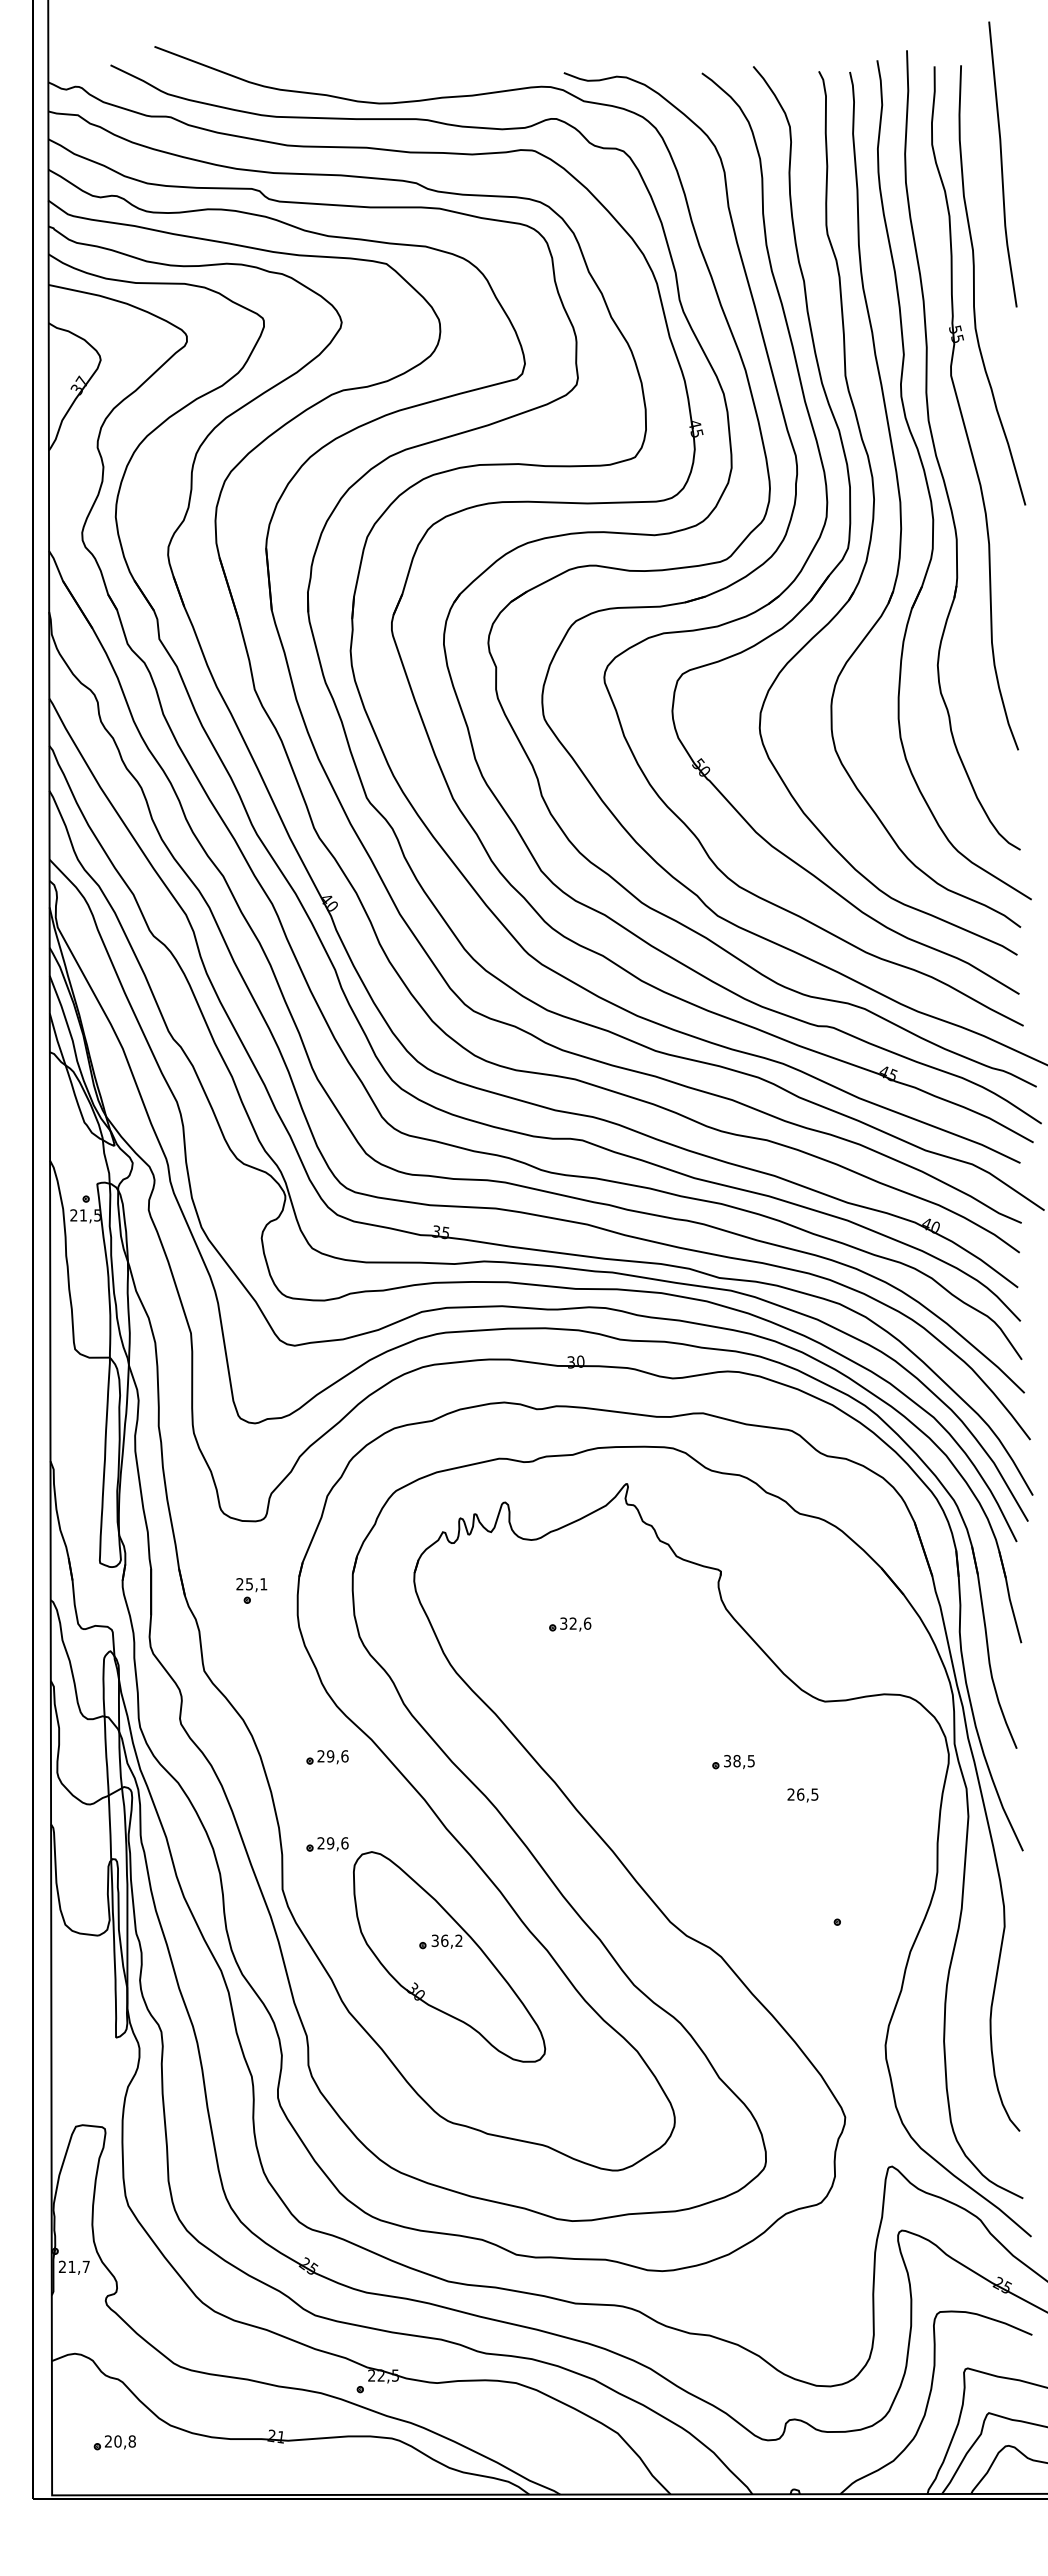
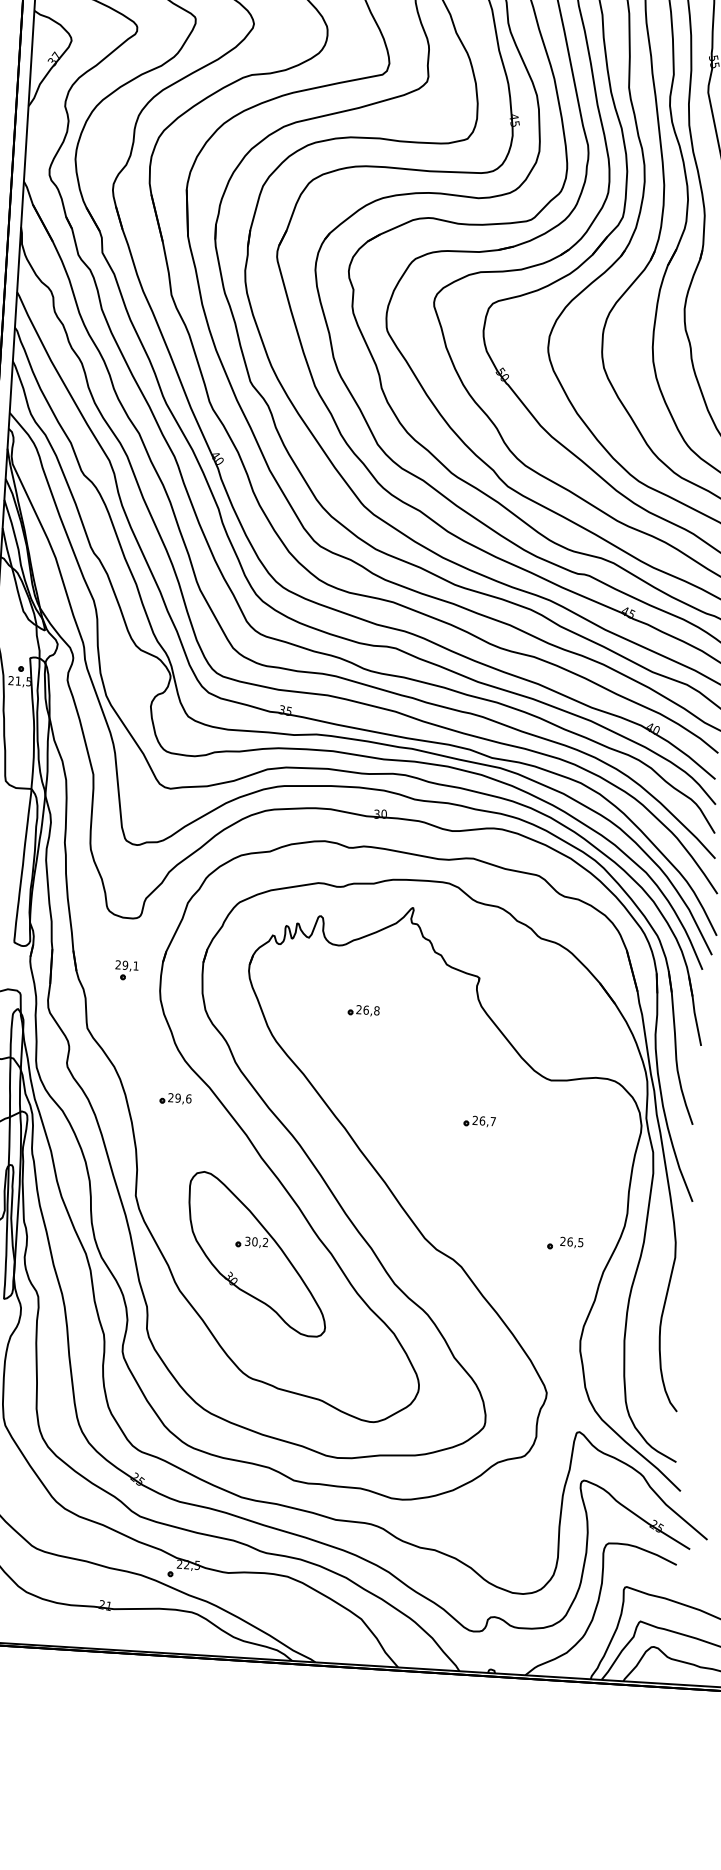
text: (249, 1584) -> (125, 965), 25,1 -> 29,1
text: (575, 1623) -> (367, 1010), 32,6 -> 26,8
text: (739, 1761) -> (484, 1121), 38,5 -> 26,7
text: (802, 1795) -> (571, 1242), moved
part: (327, 1844) -> (171, 1164), removed
text: (444, 1940) -> (254, 1241), 36,2 -> 30,2

